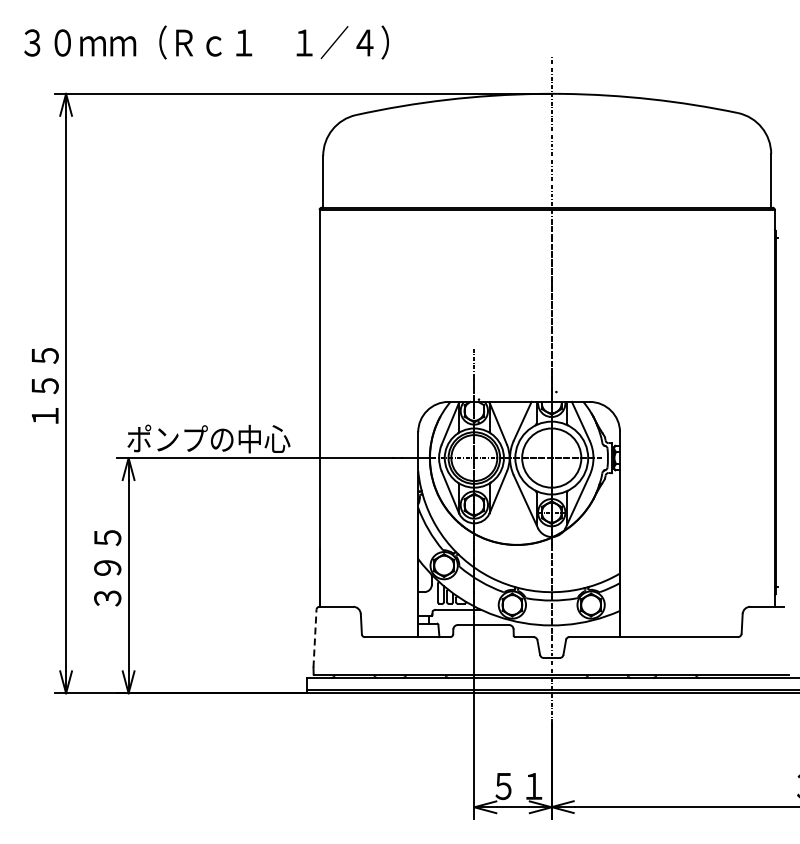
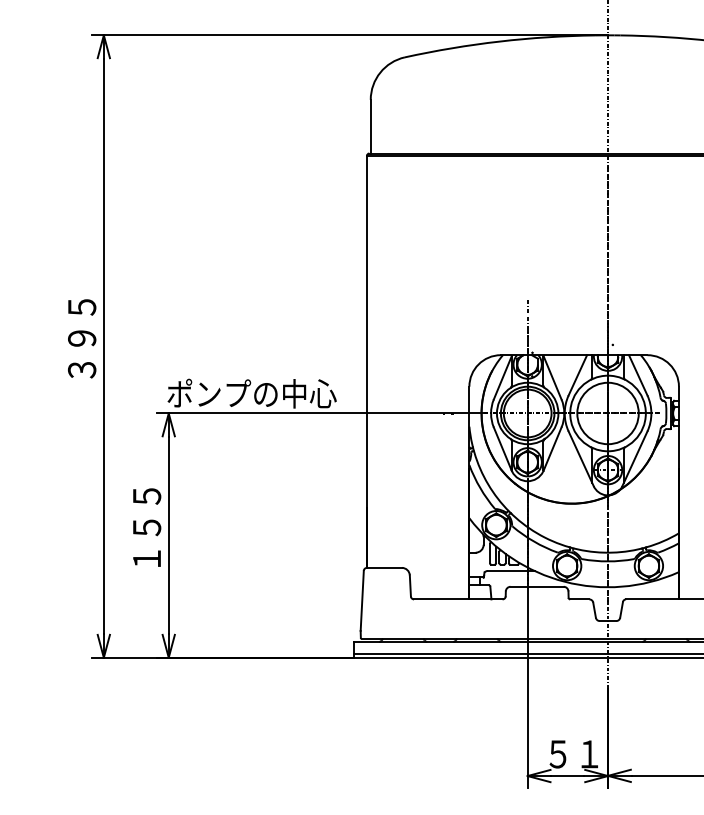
text: (44, 401) -> (81, 354), １５５ -> ３９５
text: (107, 583) -> (146, 543), ３９５ -> １５５
line: (315, 638) -> (362, 600), dashed -> solid

